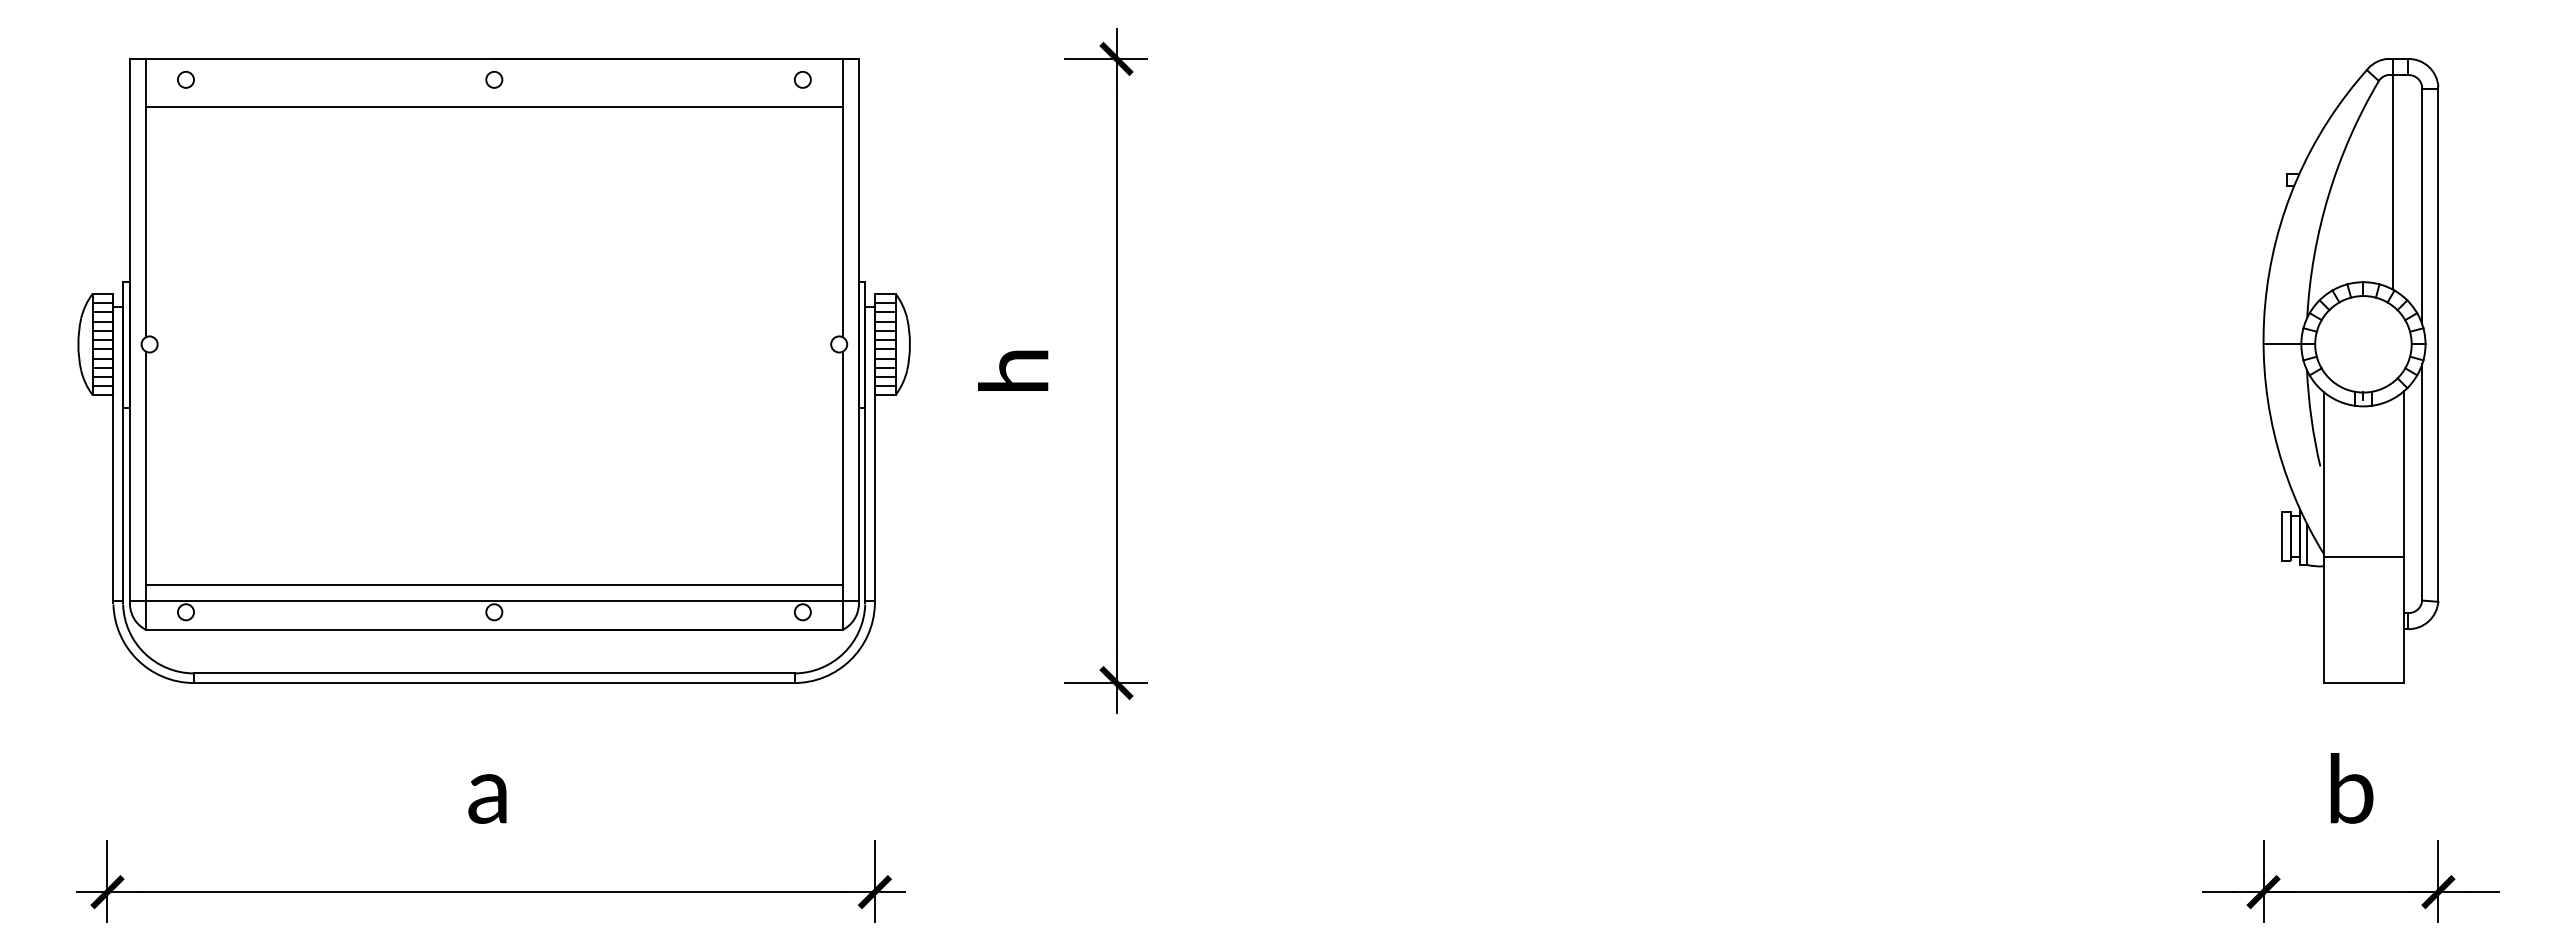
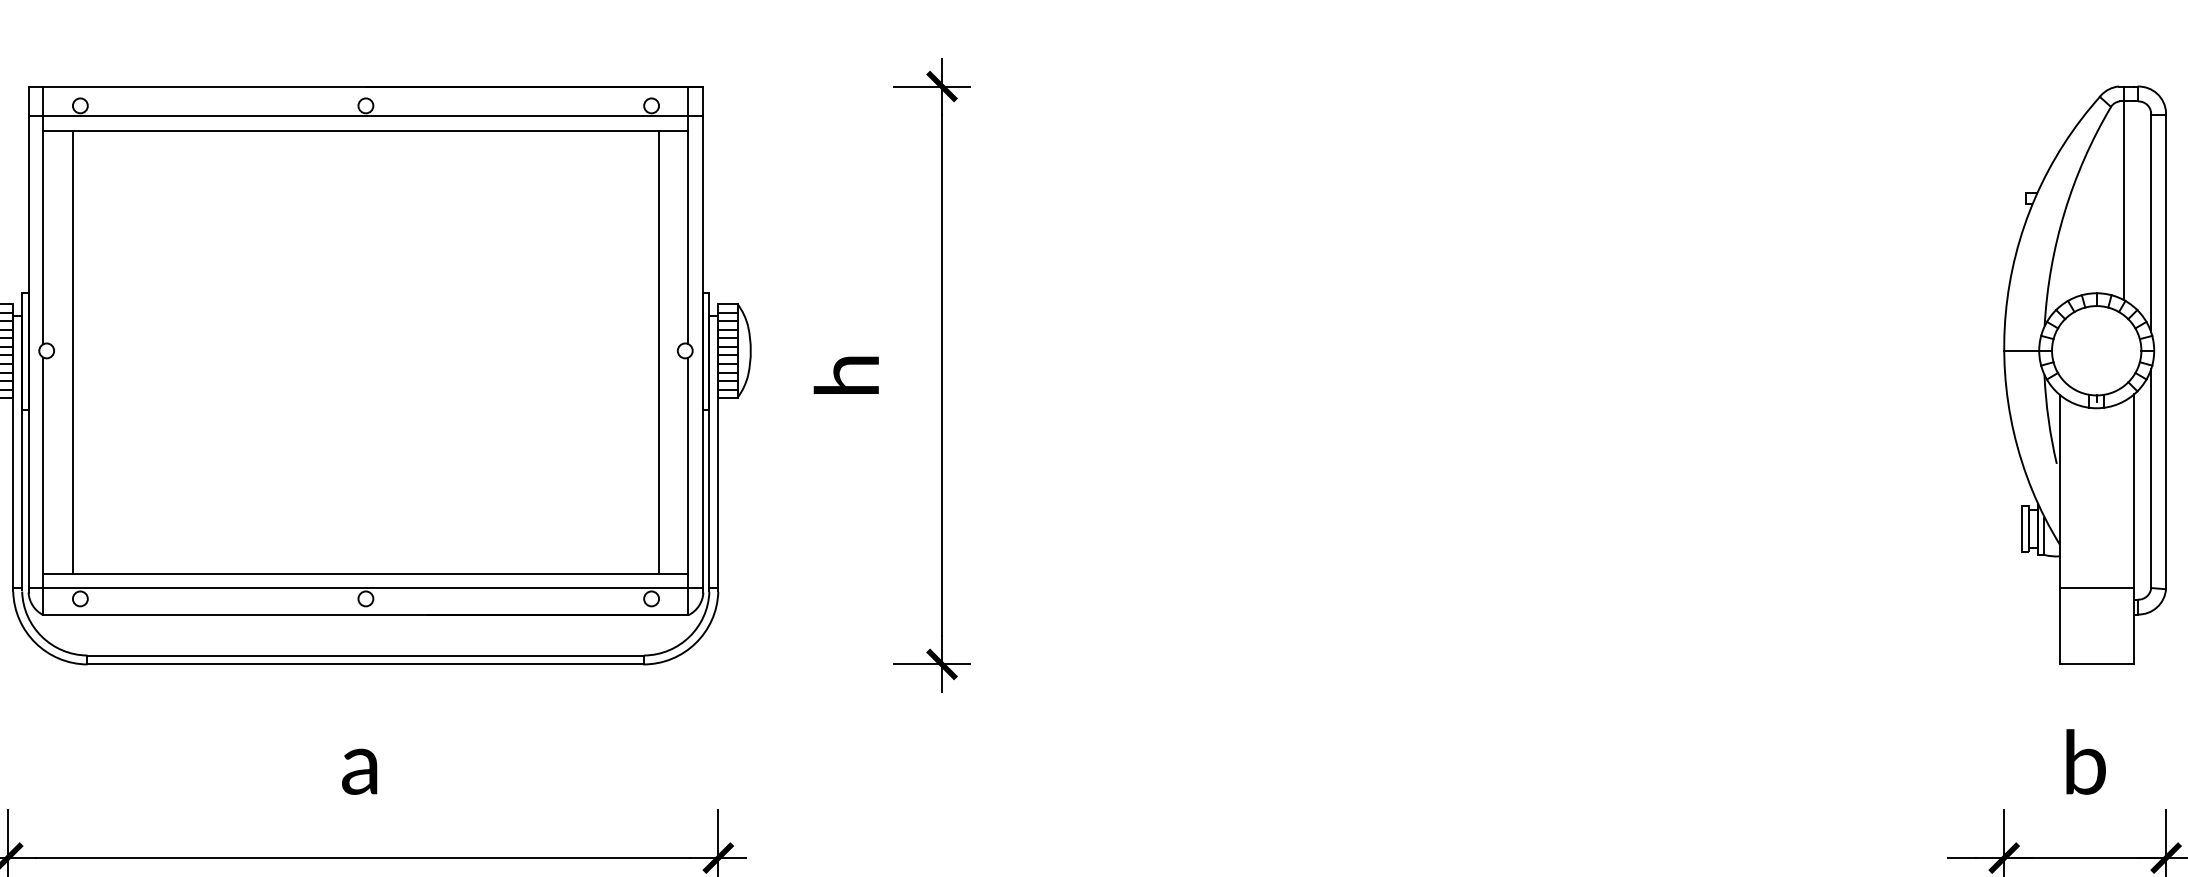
line: (494, 91) -> (366, 116), added
line: (178, 345) -> (73, 351), added
line: (810, 345) -> (658, 351), added
line: (2363, 557) -> (2096, 588), moved

